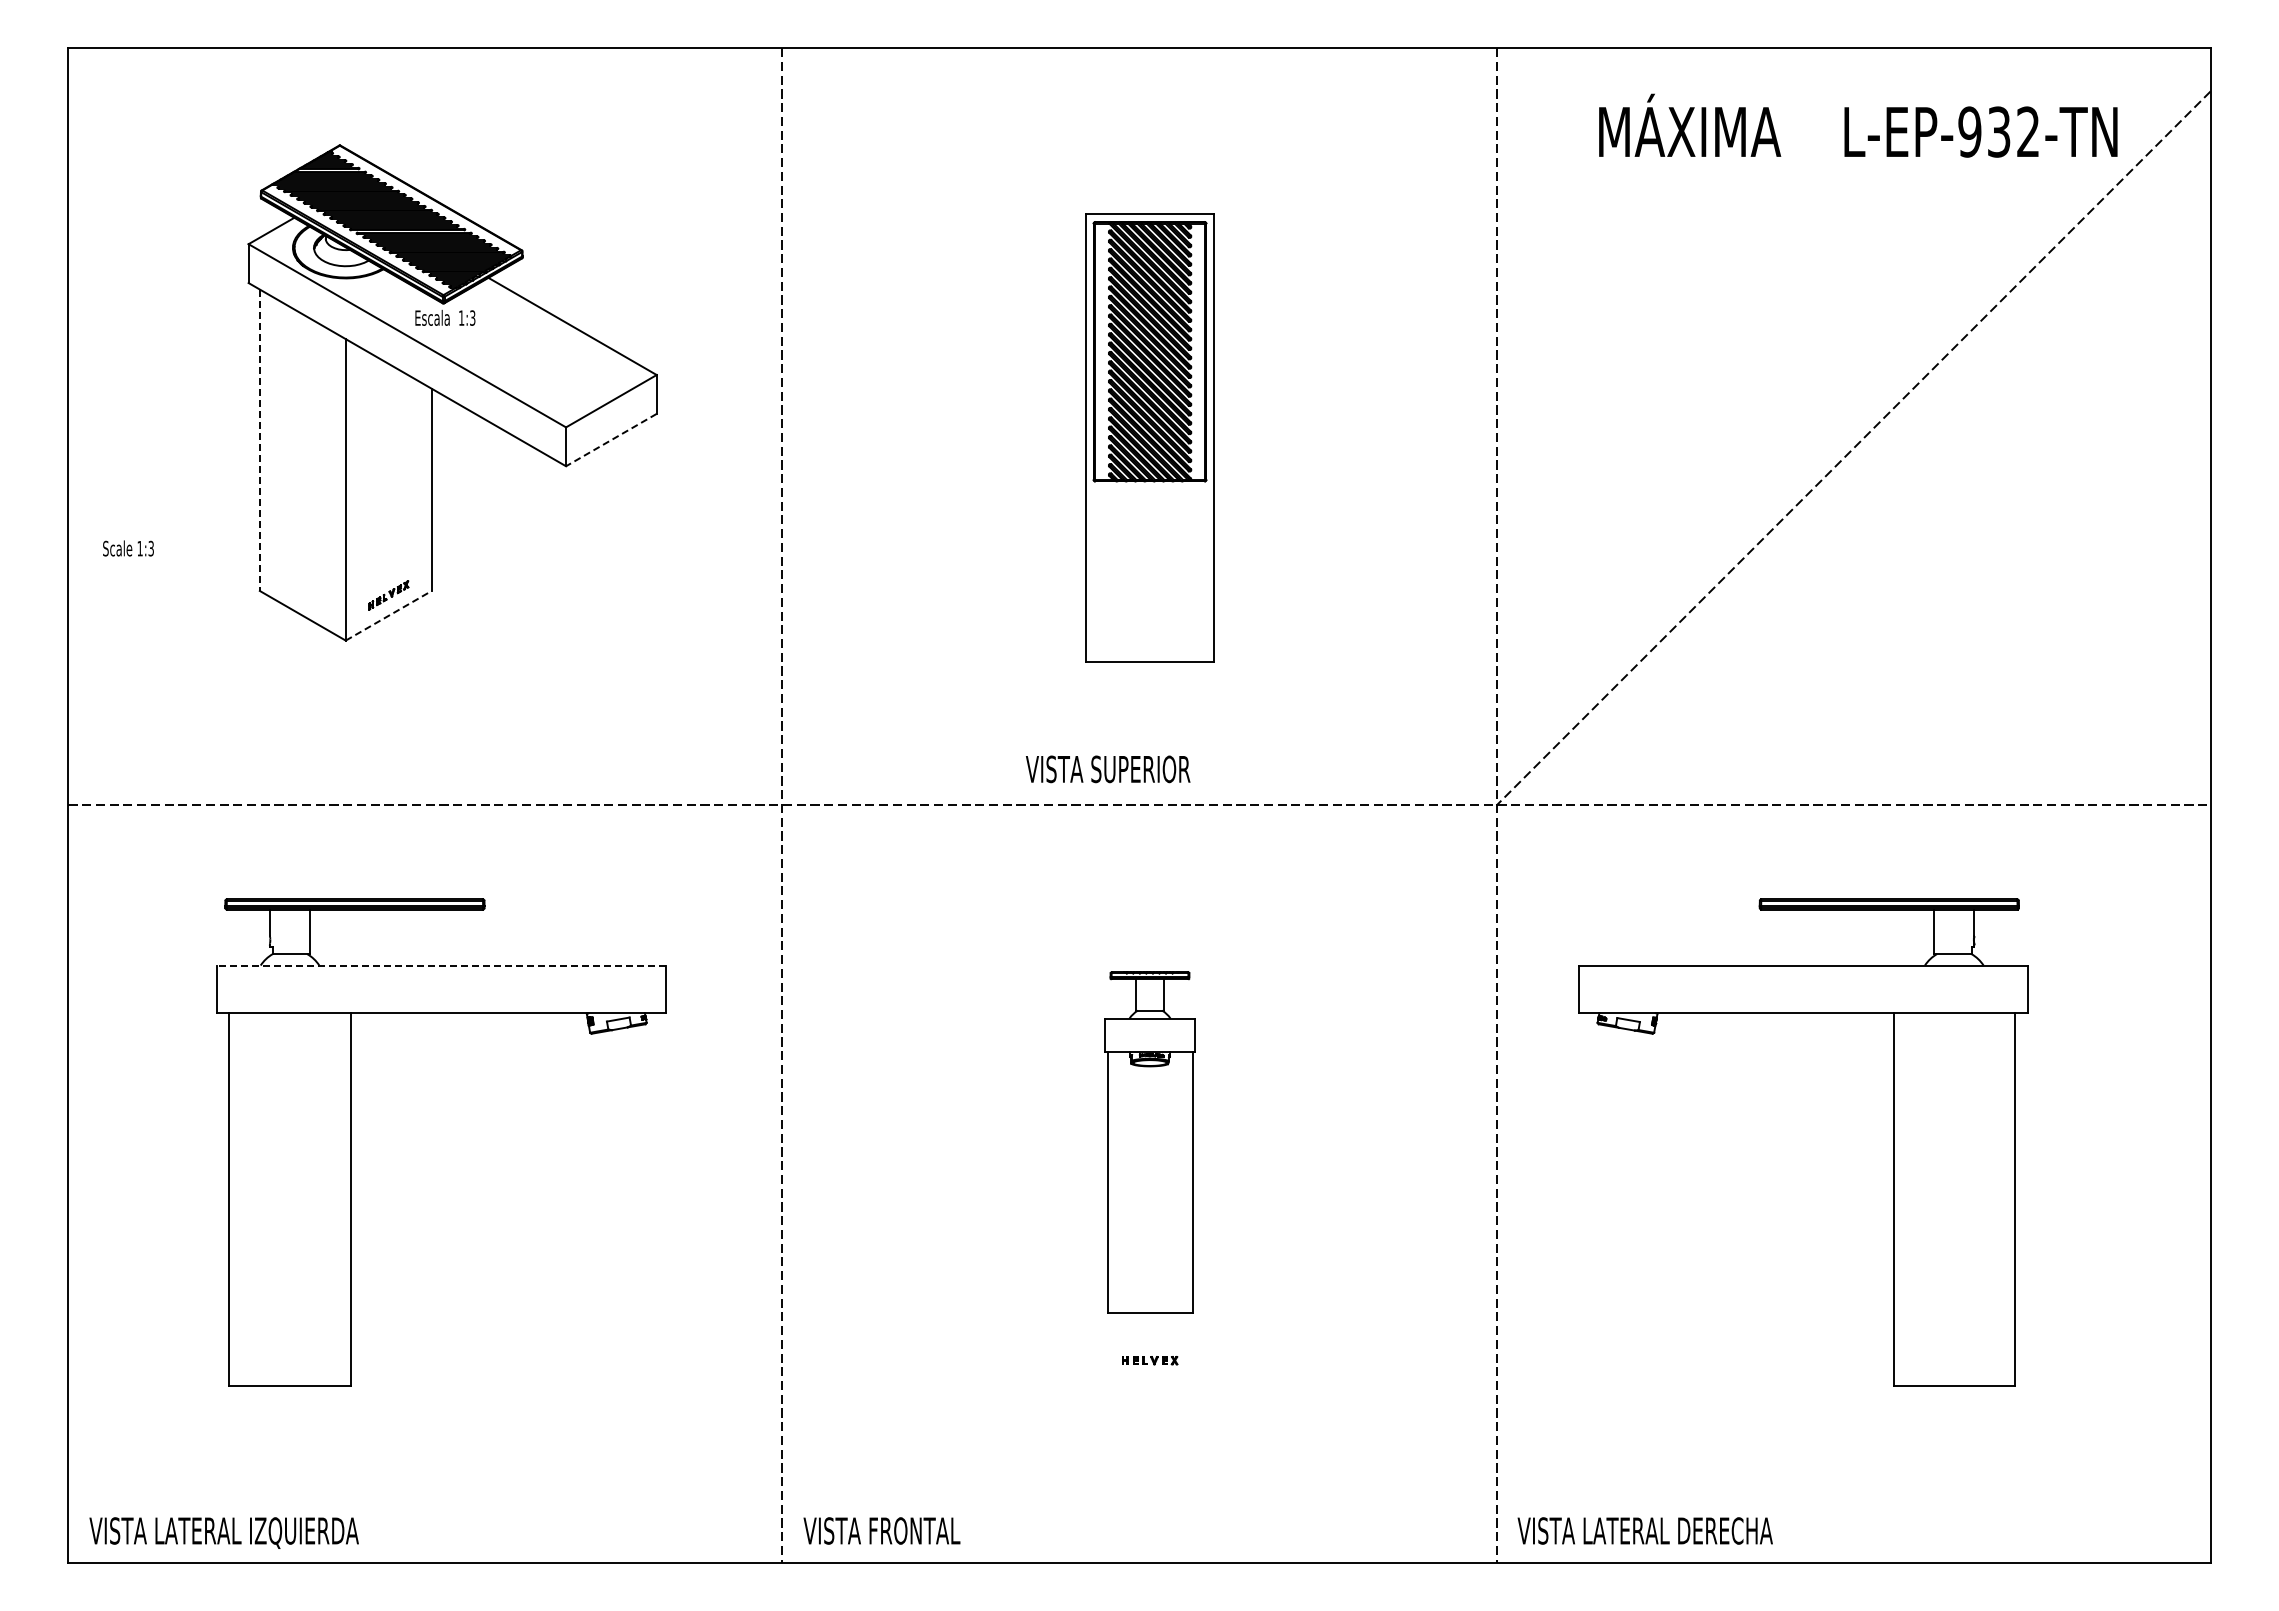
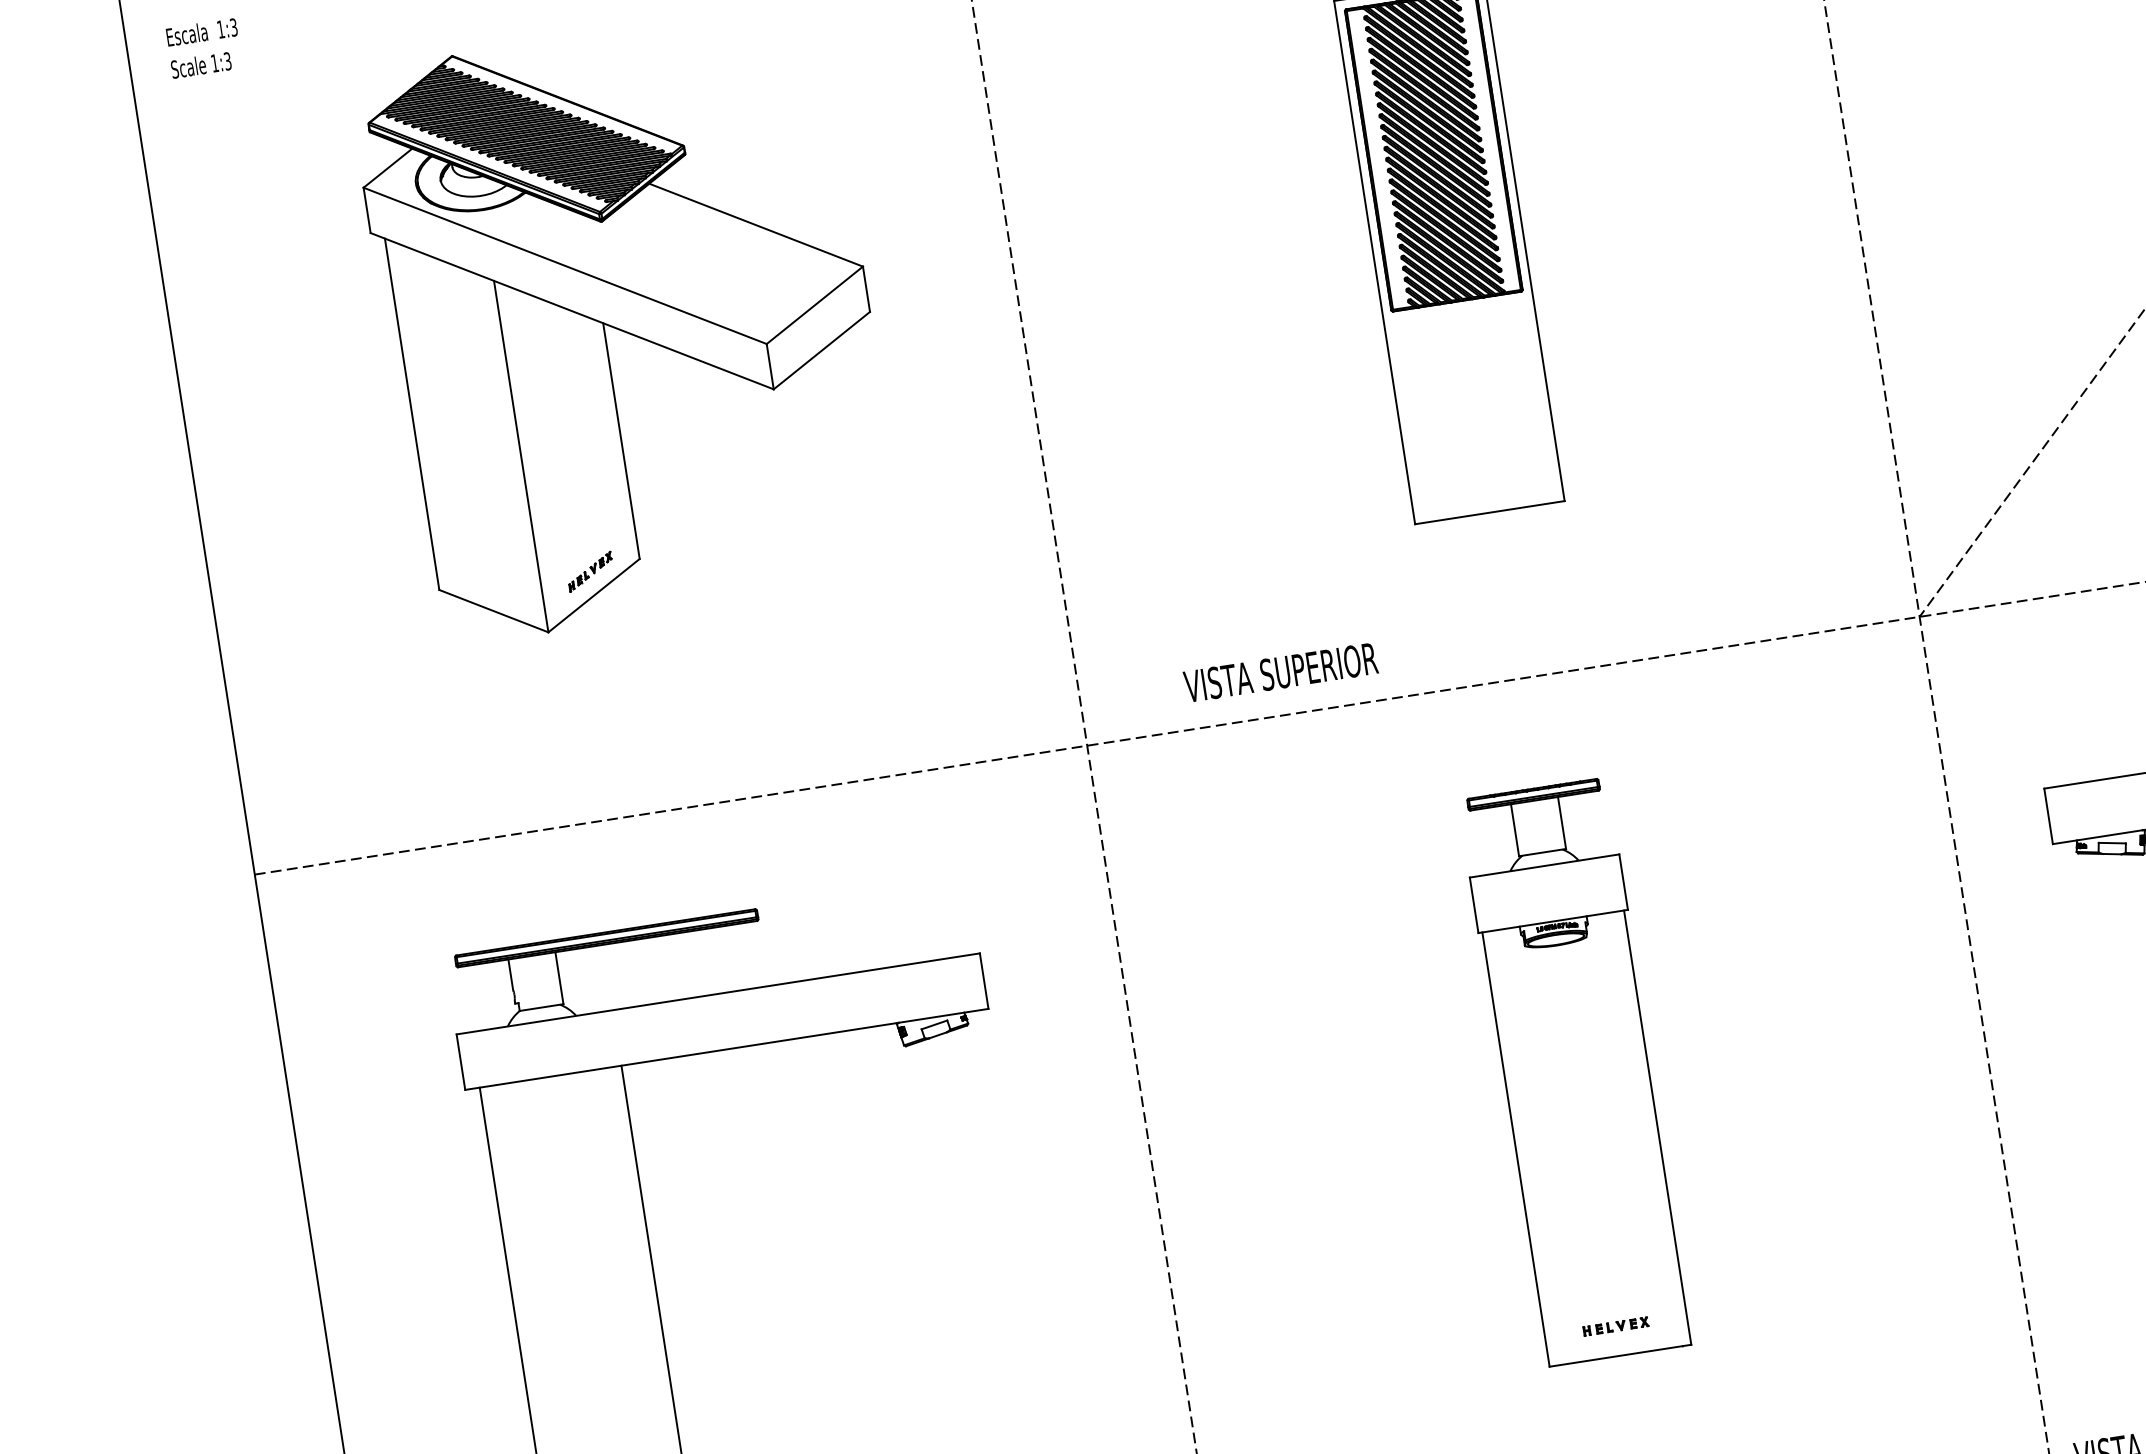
text: (445, 317) -> (202, 31), moved
line: (259, 440) -> (411, 414), dashed -> solid
line: (610, 440) -> (820, 351), dashed -> solid
text: (128, 548) -> (201, 65), moved
line: (388, 615) -> (593, 595), dashed -> solid
text: (1108, 769) -> (1281, 672), moved
line: (440, 965) -> (717, 993), dashed -> solid
part: (1149, 1142) -> (1575, 1072), size x1.43

